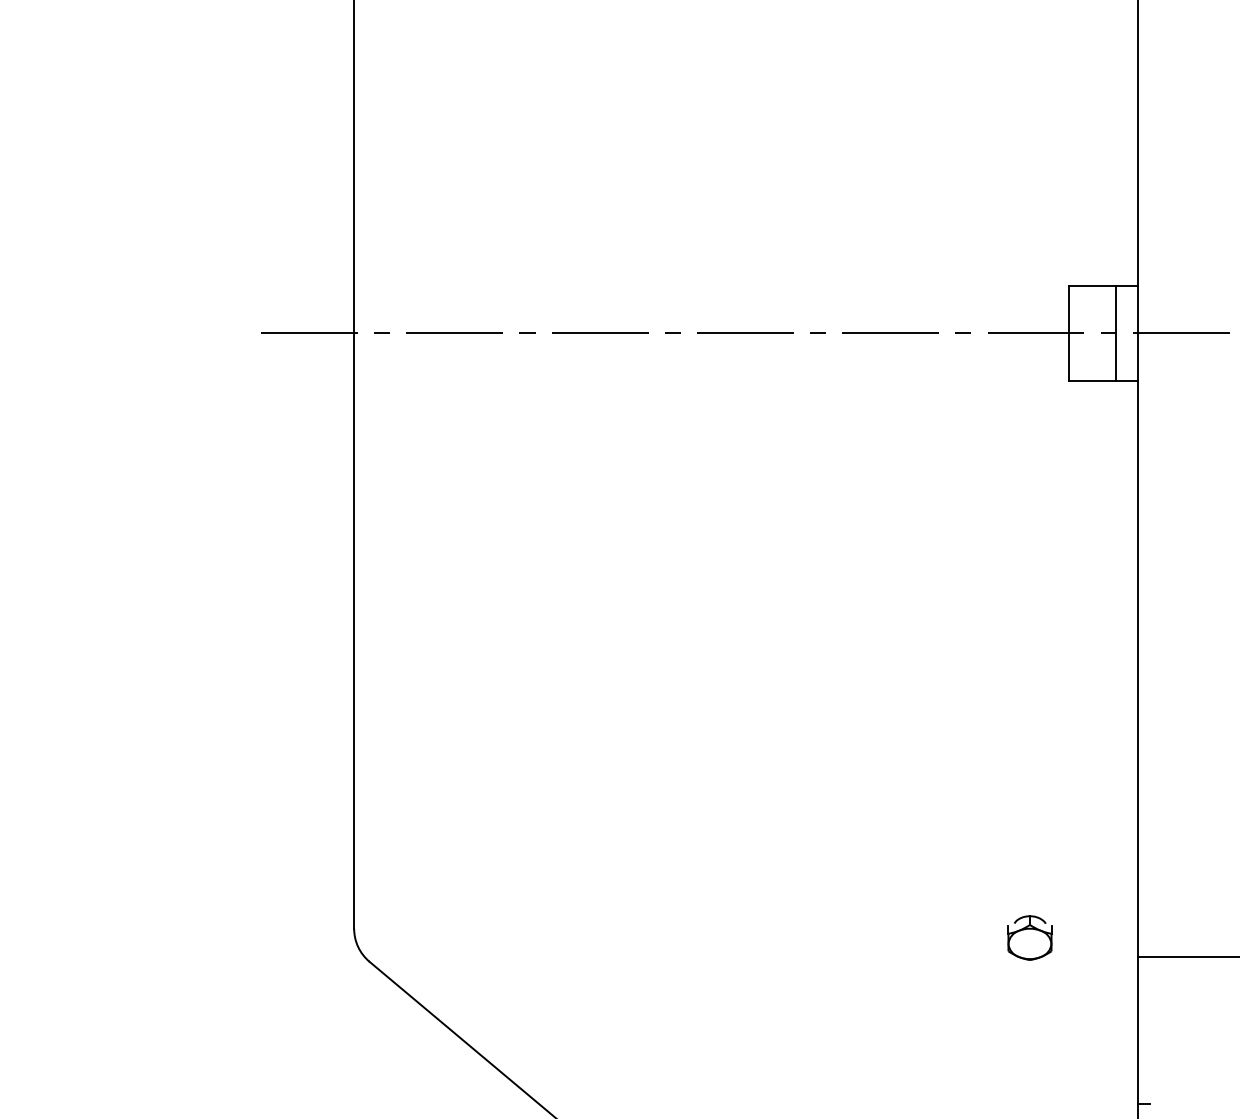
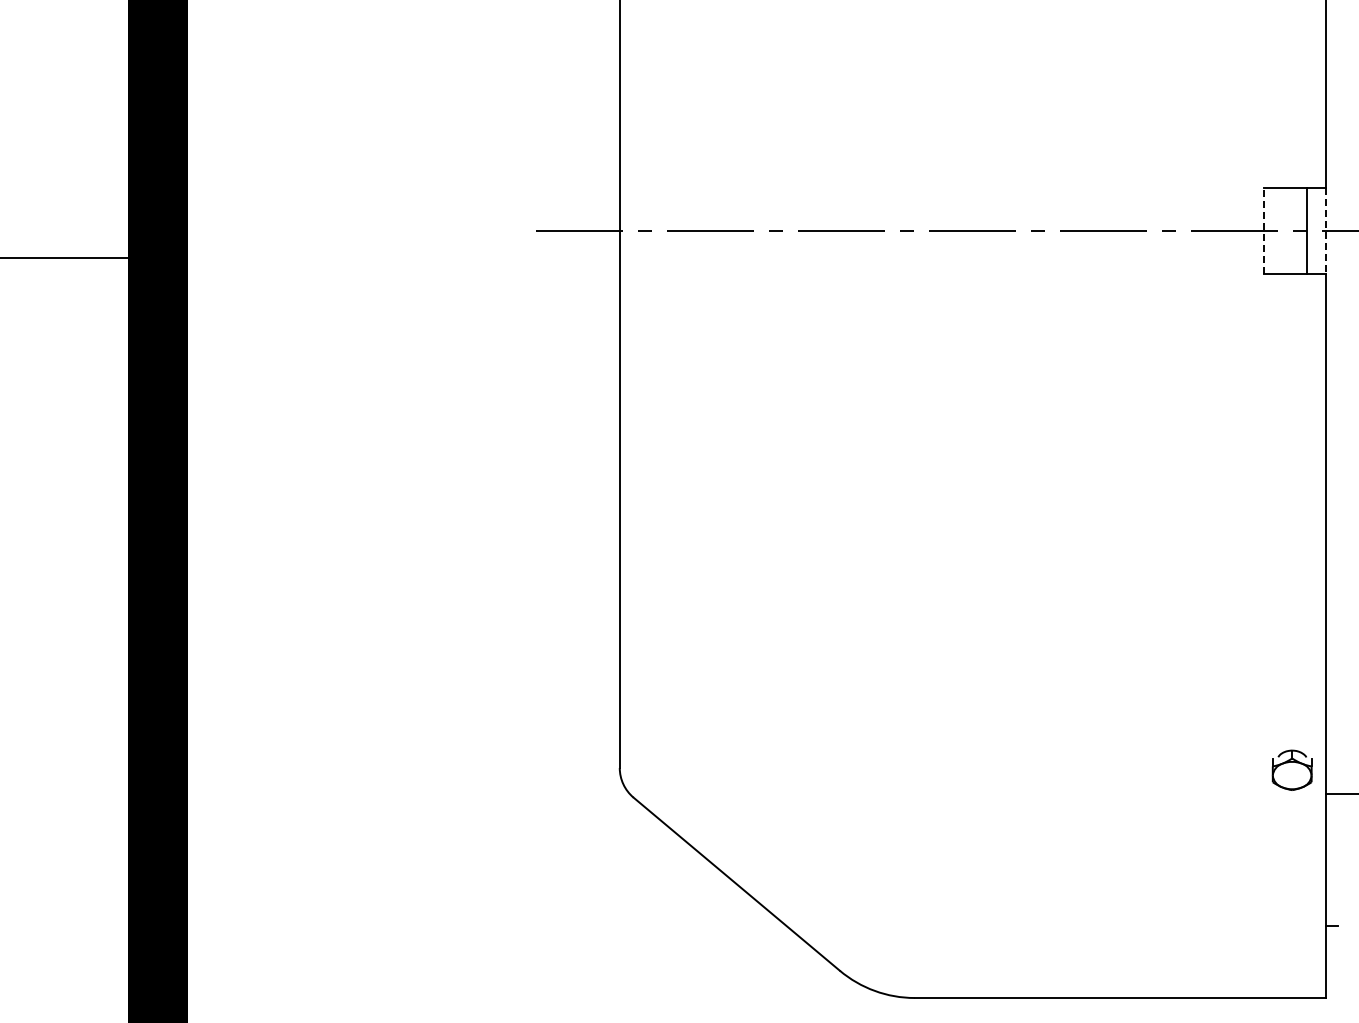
line: (1069, 332) -> (1264, 230), solid -> dashed
line: (1137, 332) -> (1326, 230), solid -> dashed
part: (1029, 937) -> (1291, 769), moved

